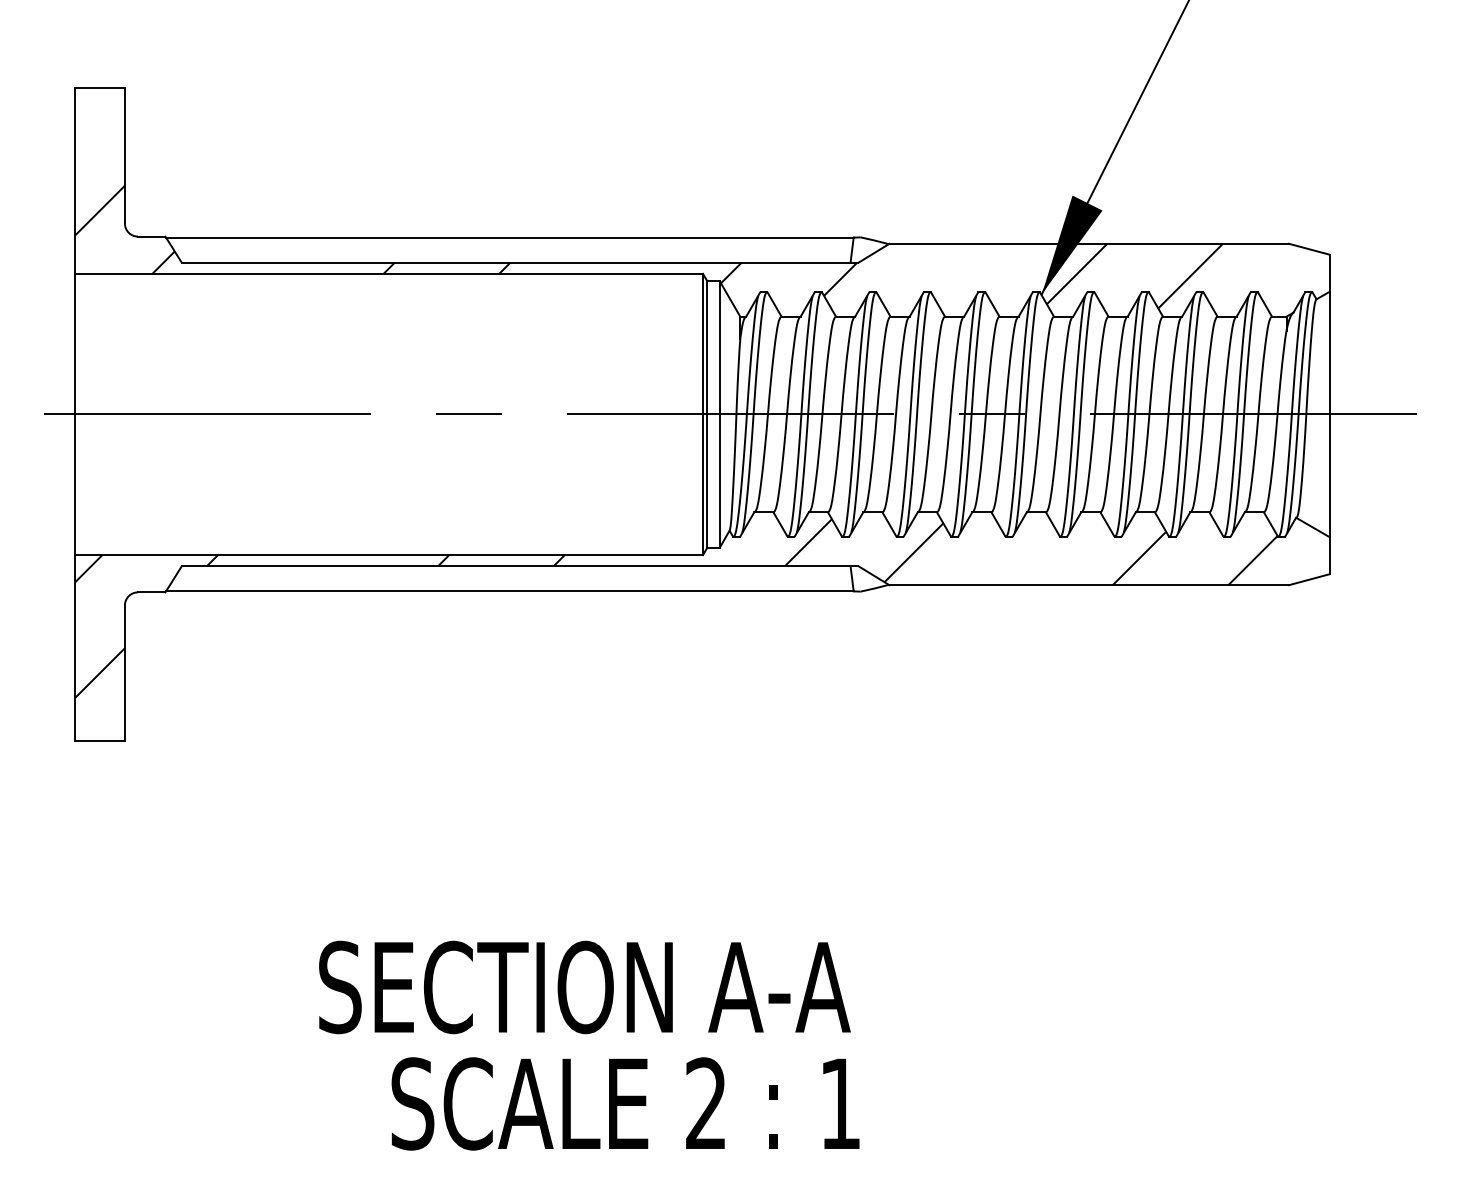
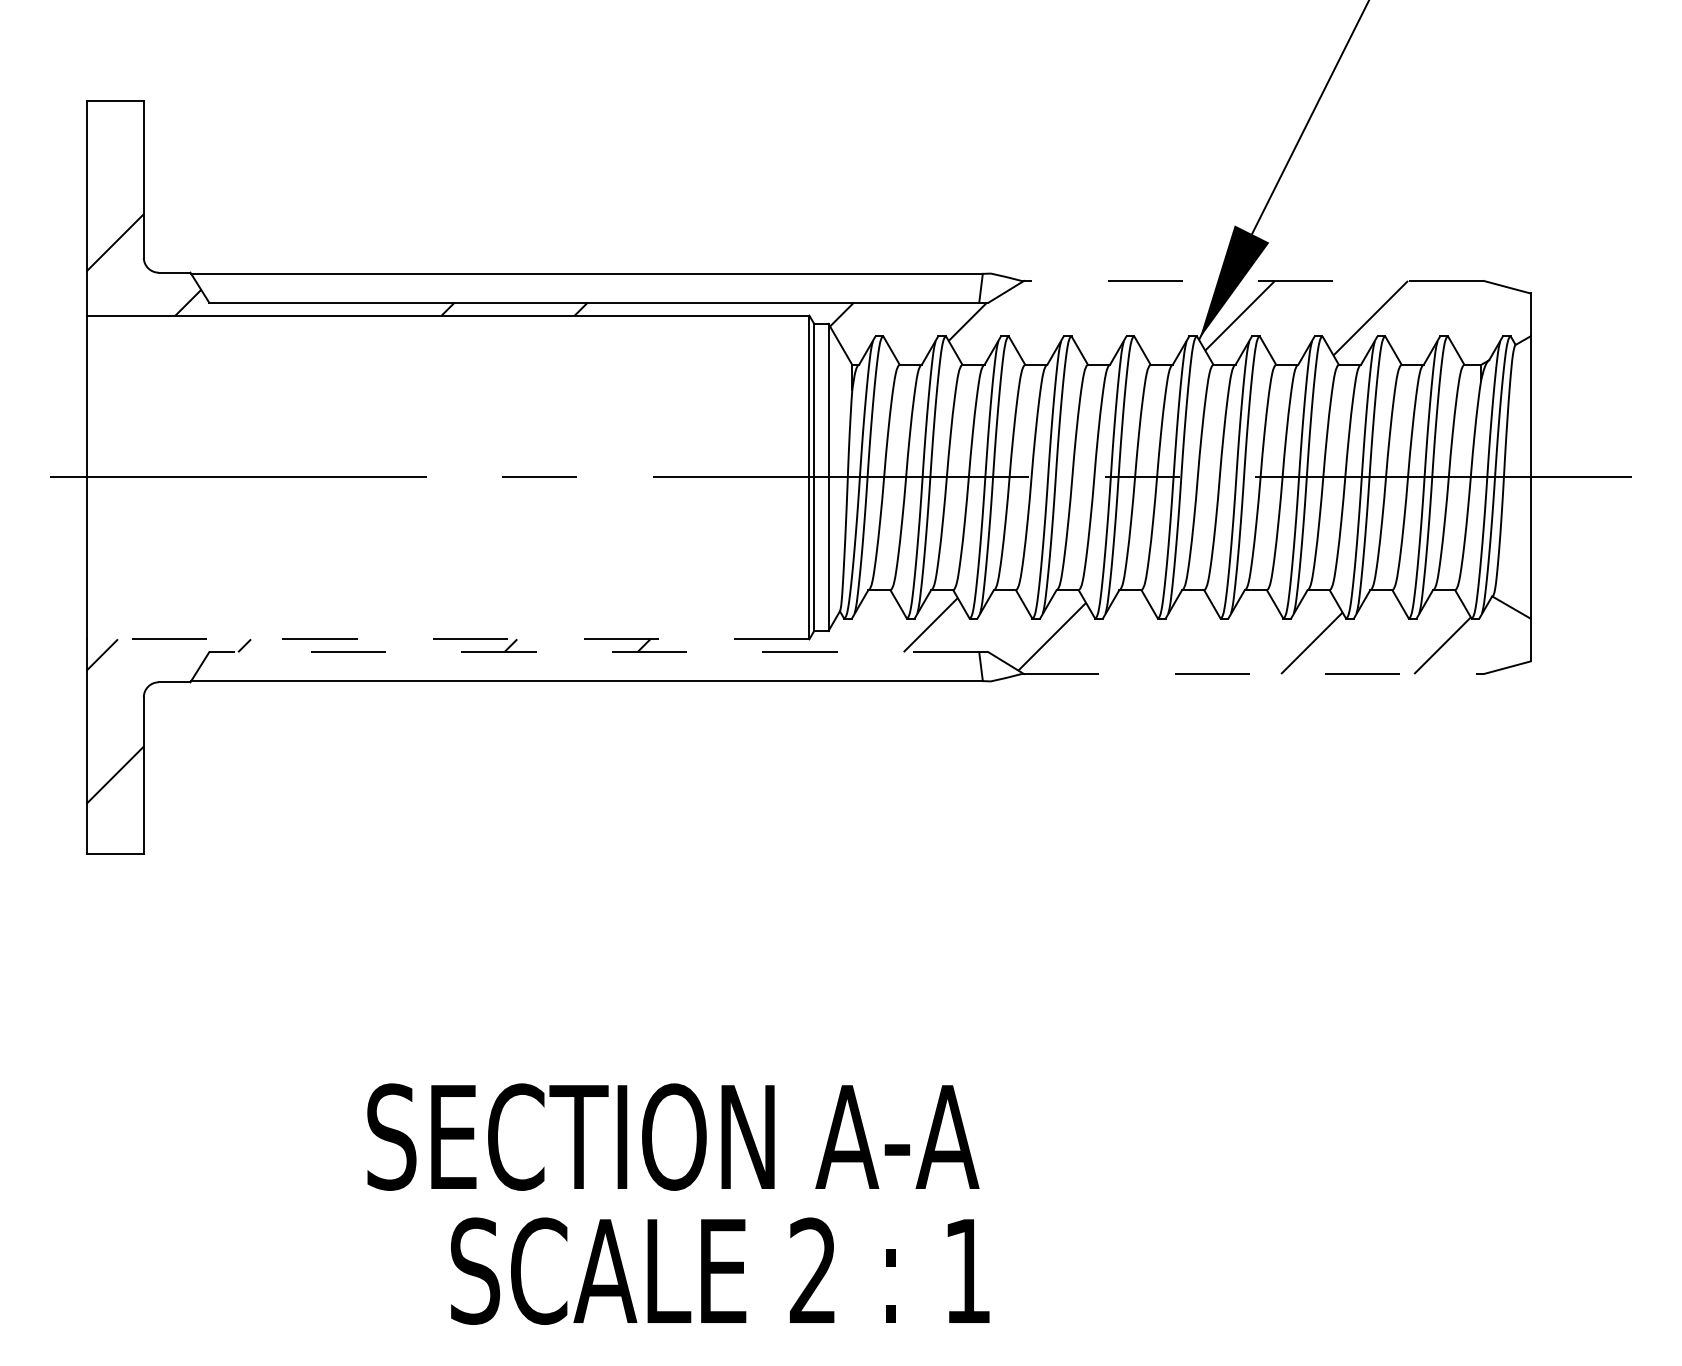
line: (1088, 243) -> (1253, 280), solid -> dashed
line: (388, 555) -> (447, 639), solid -> dashed
line: (519, 566) -> (598, 652), solid -> dashed
line: (1089, 585) -> (1254, 674), solid -> dashed

